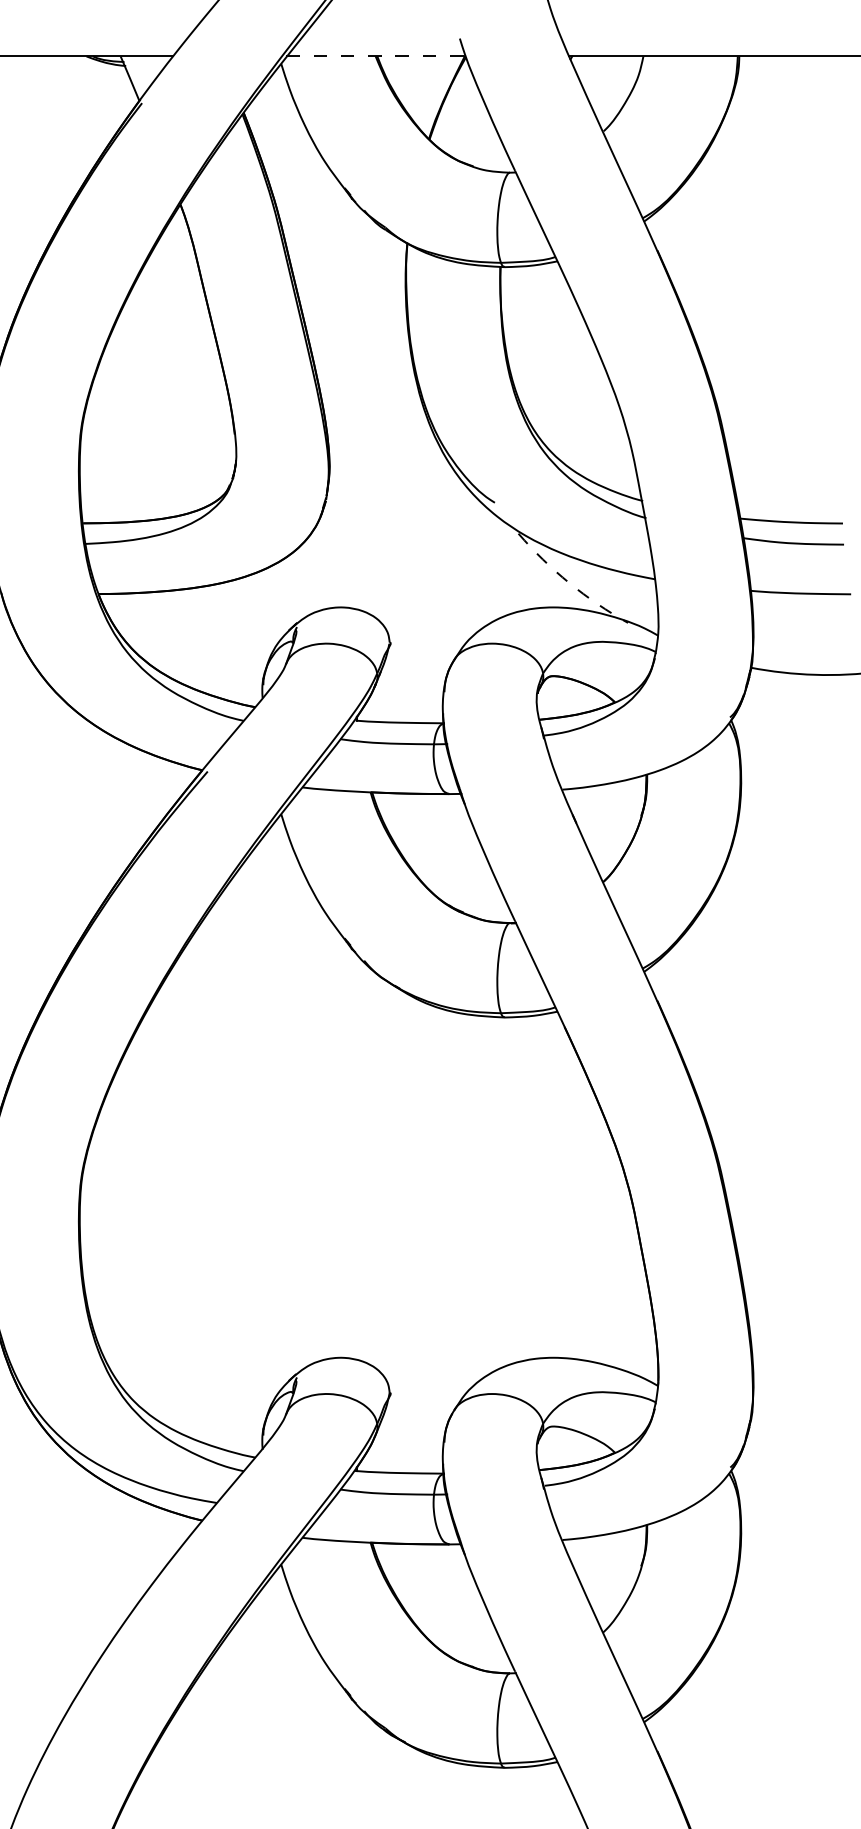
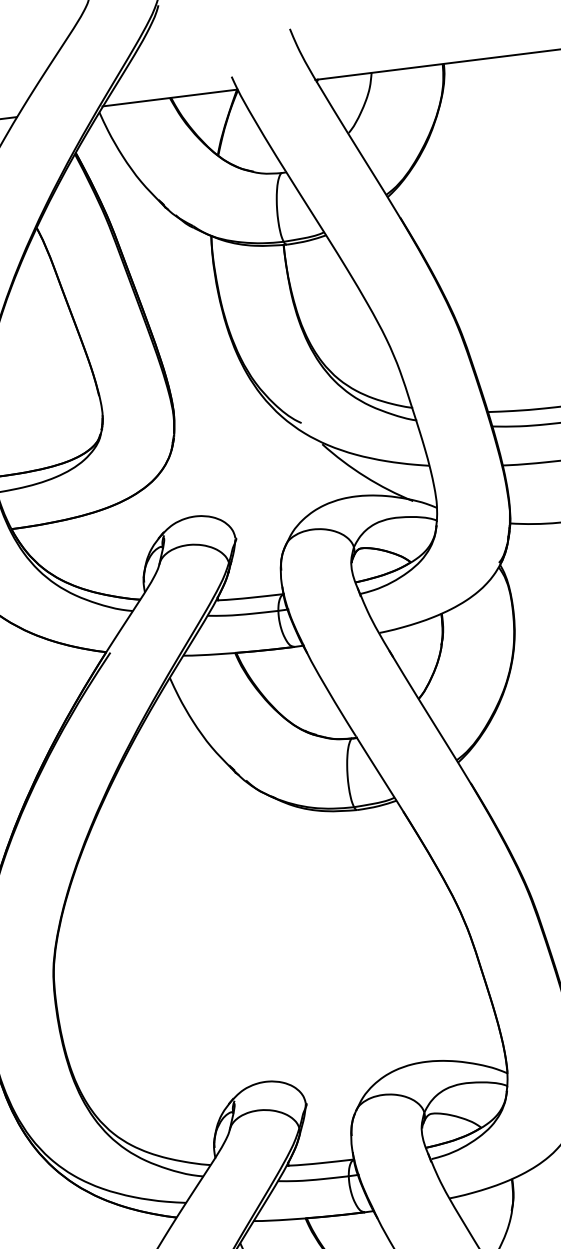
line: (375, 56) -> (169, 98), dashed -> solid
arc: (569, 583) -> (365, 476), dashed -> solid

